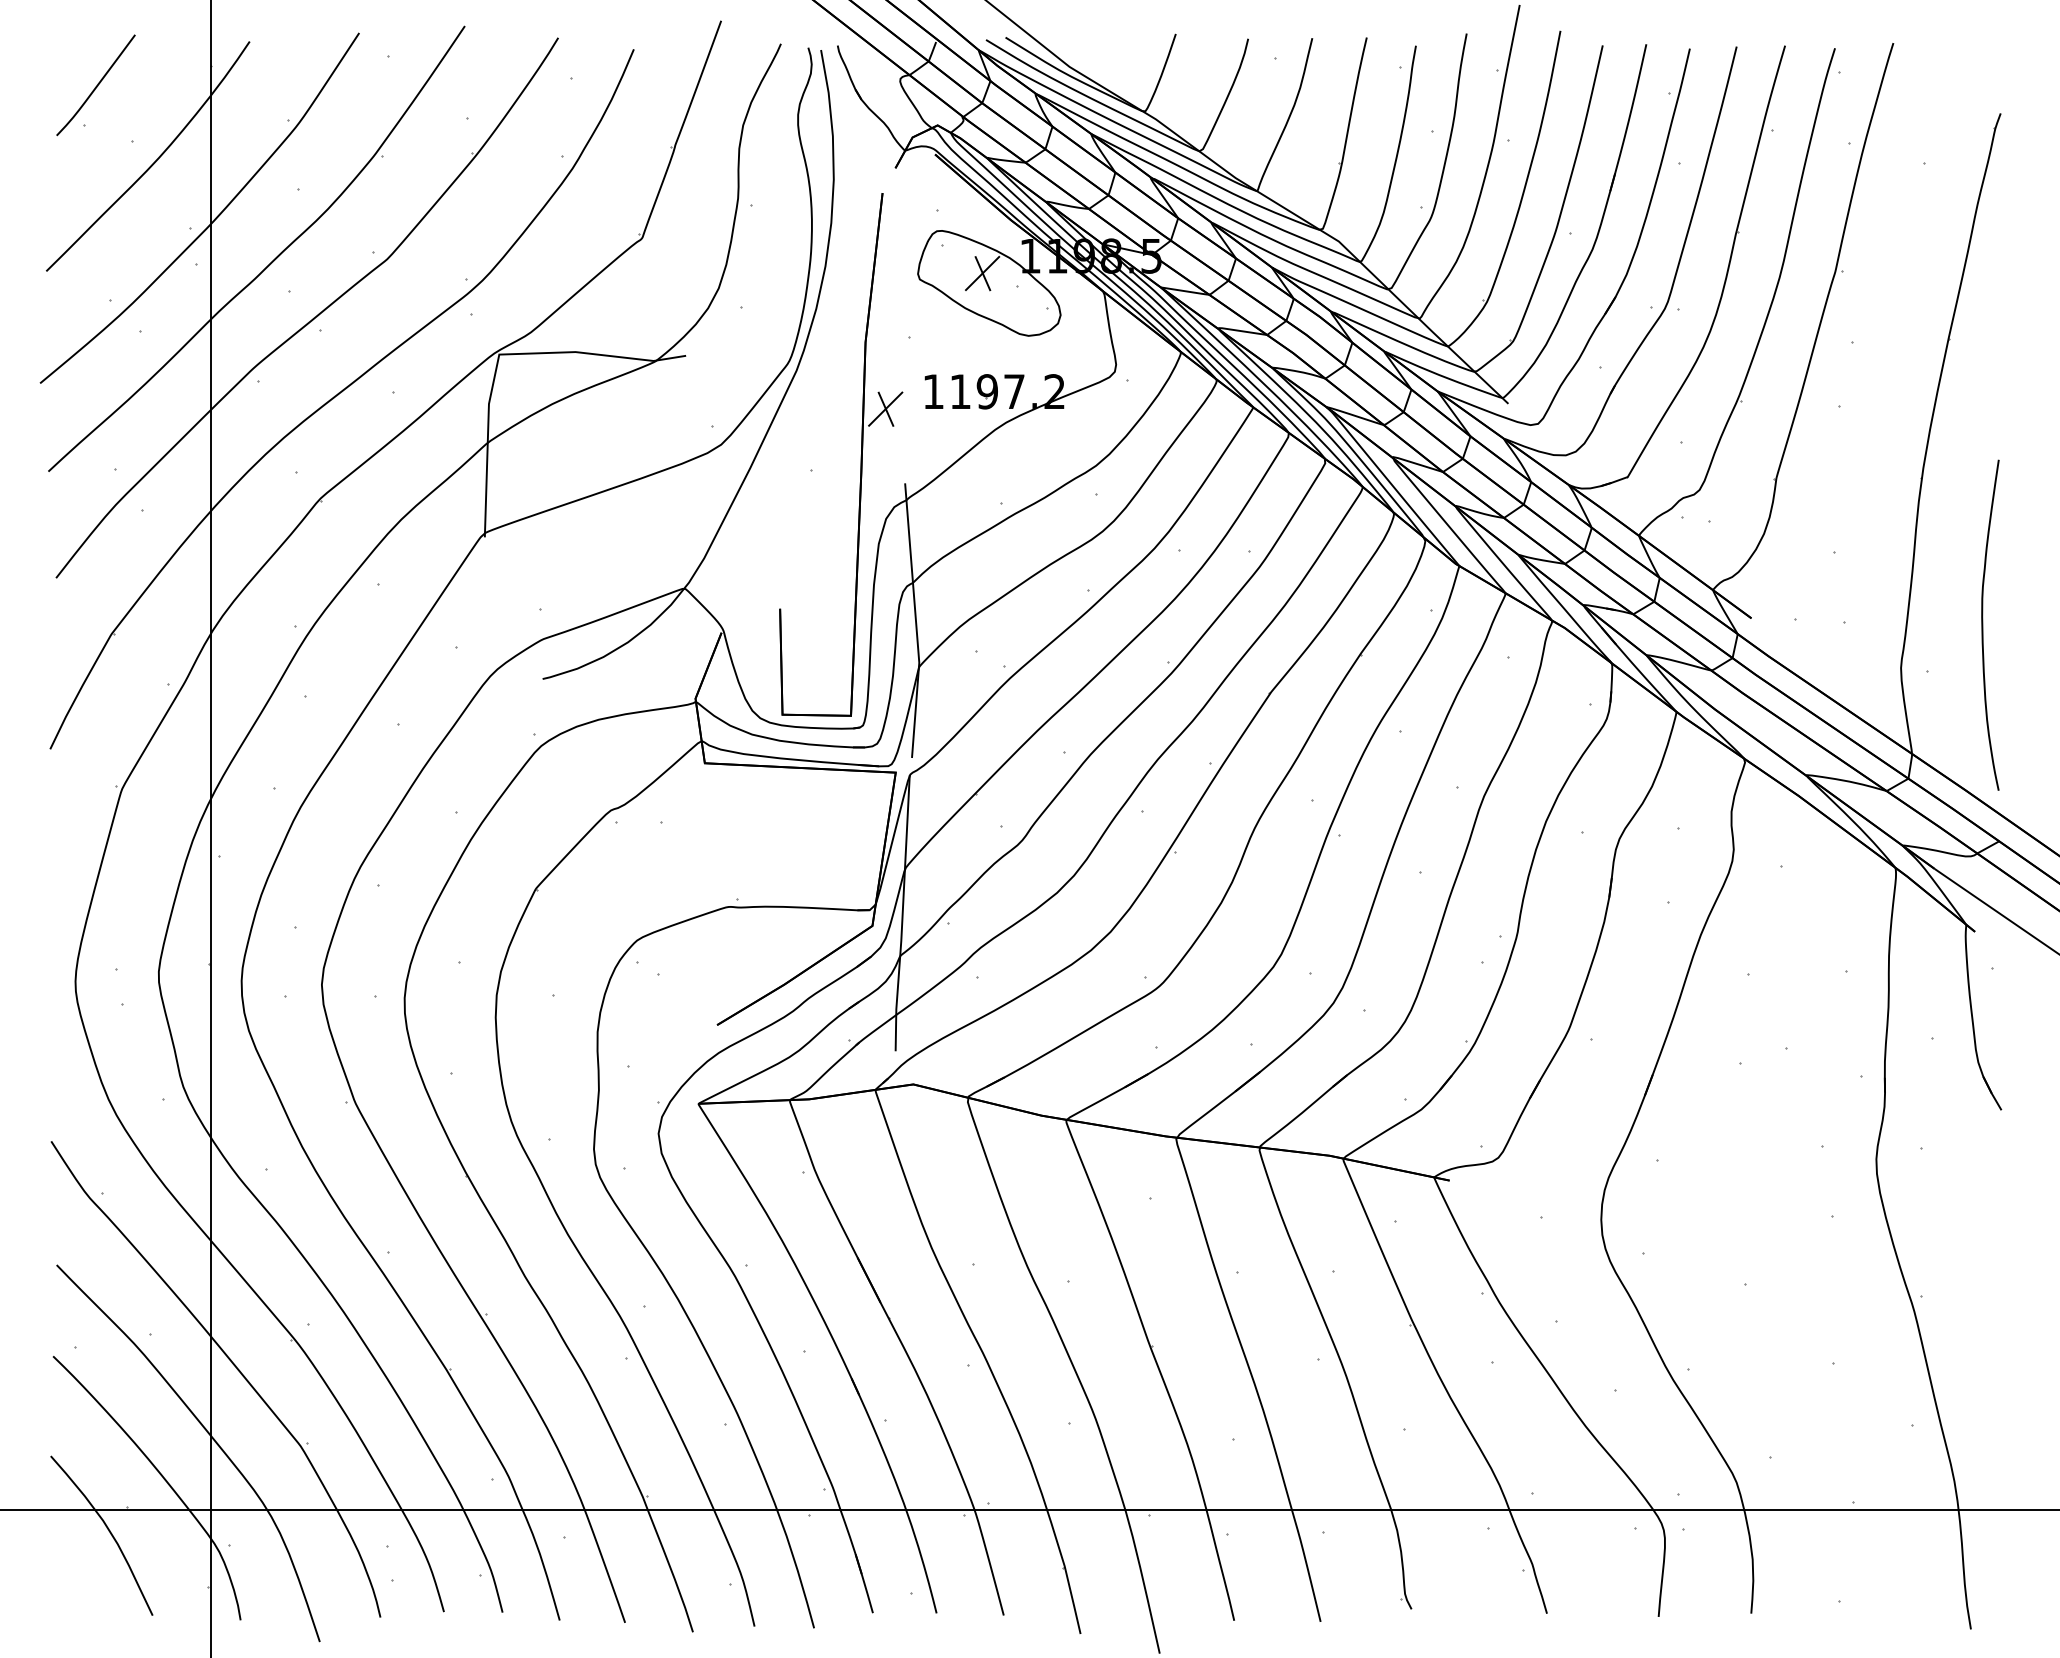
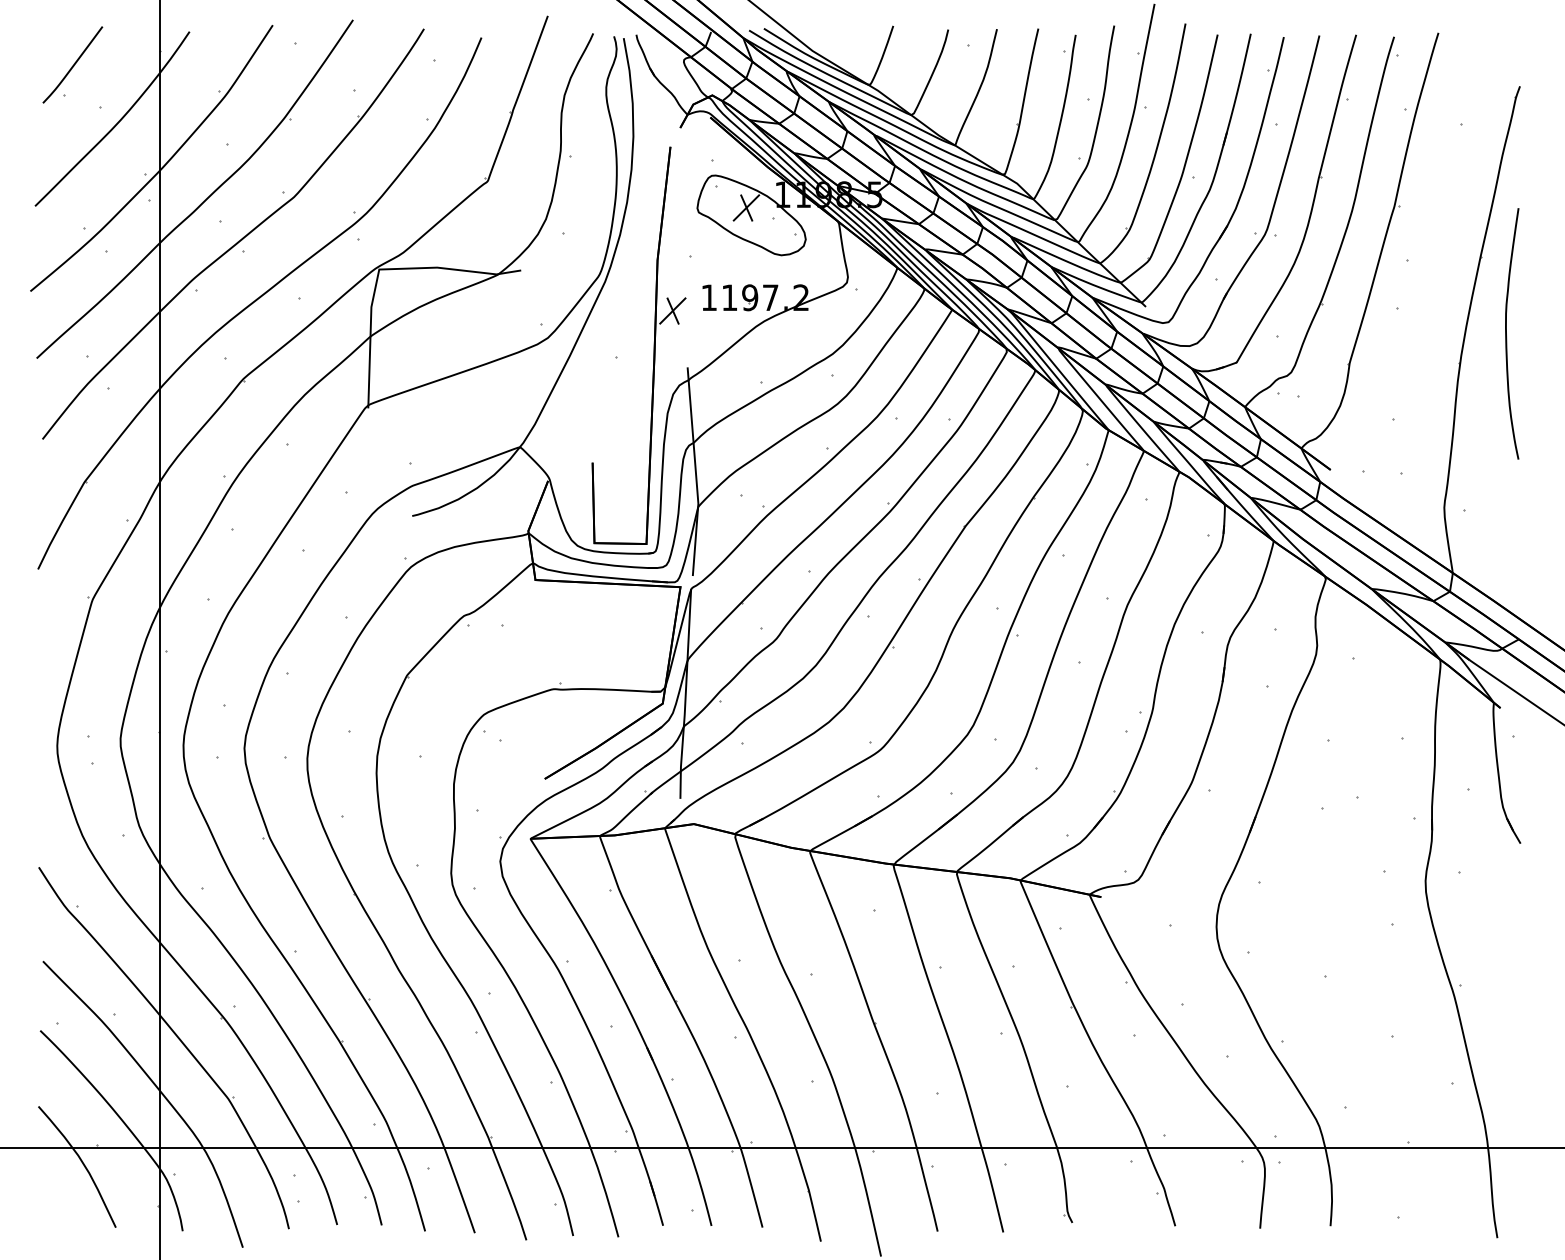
curve: (1983, 624) -> (1506, 333), moved

